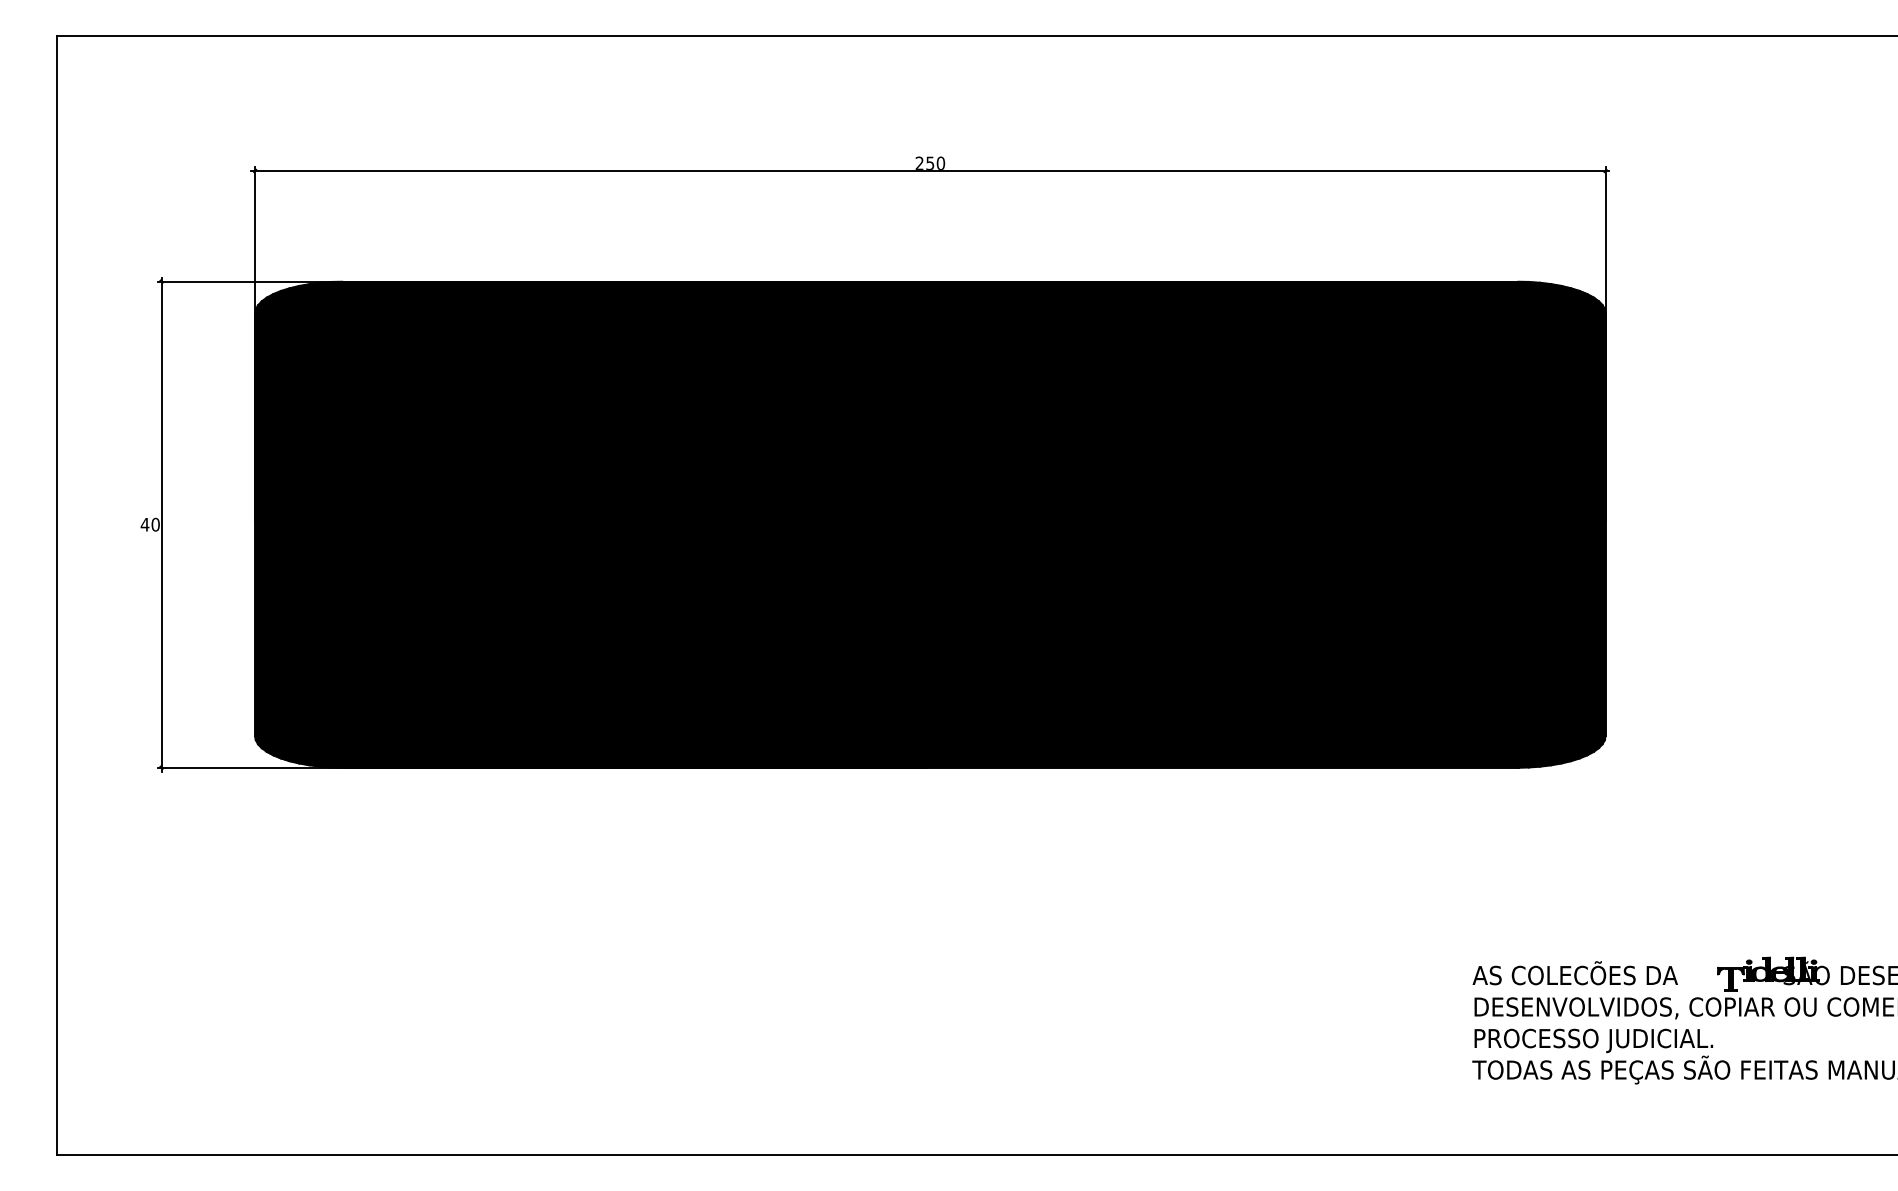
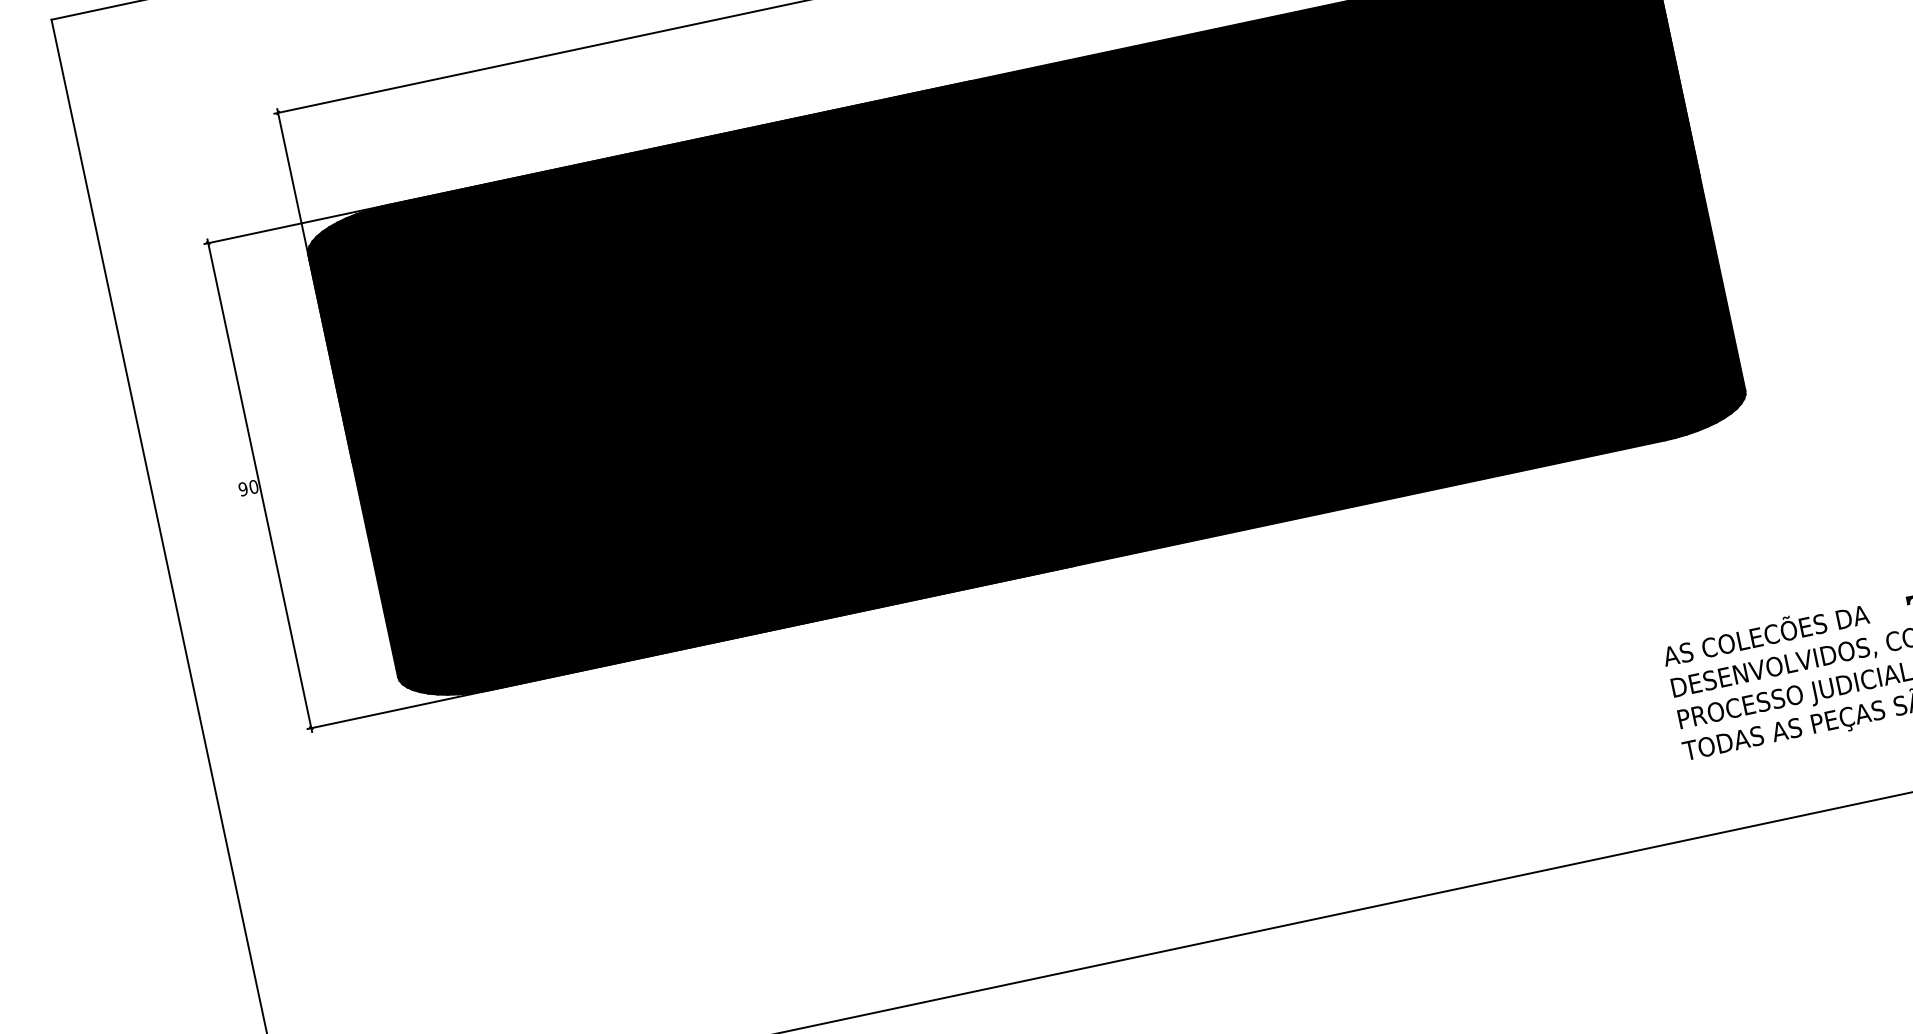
text: (144, 524) -> (242, 489), 40 -> 90

